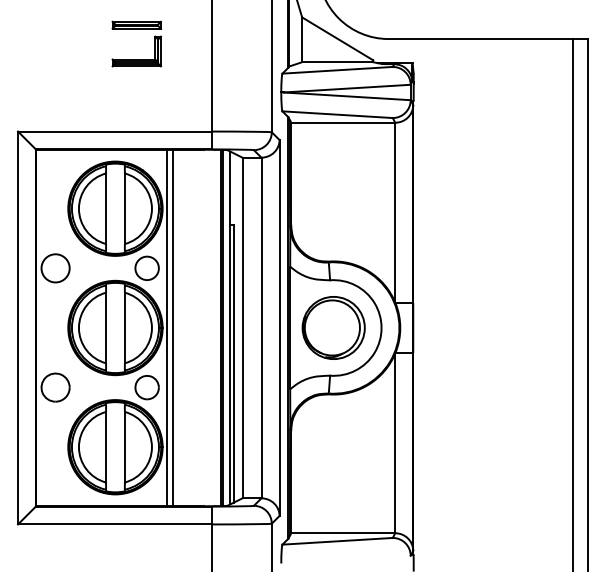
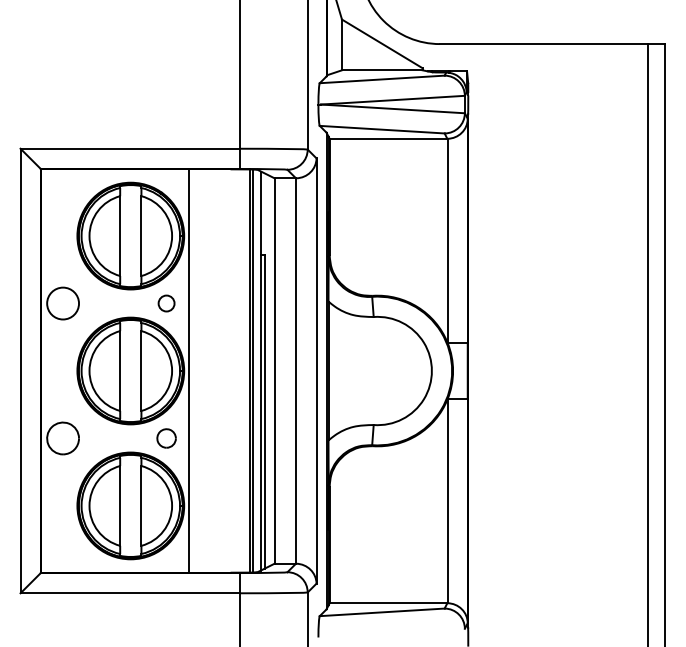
part: (136, 28) -> (154, 32), removed
circle: (147, 268) -> (166, 303), size x0.6
line: (173, 327) -> (196, 370), removed
part: (333, 327) -> (377, 370), removed
part: (147, 387) -> (166, 438), size x0.7

